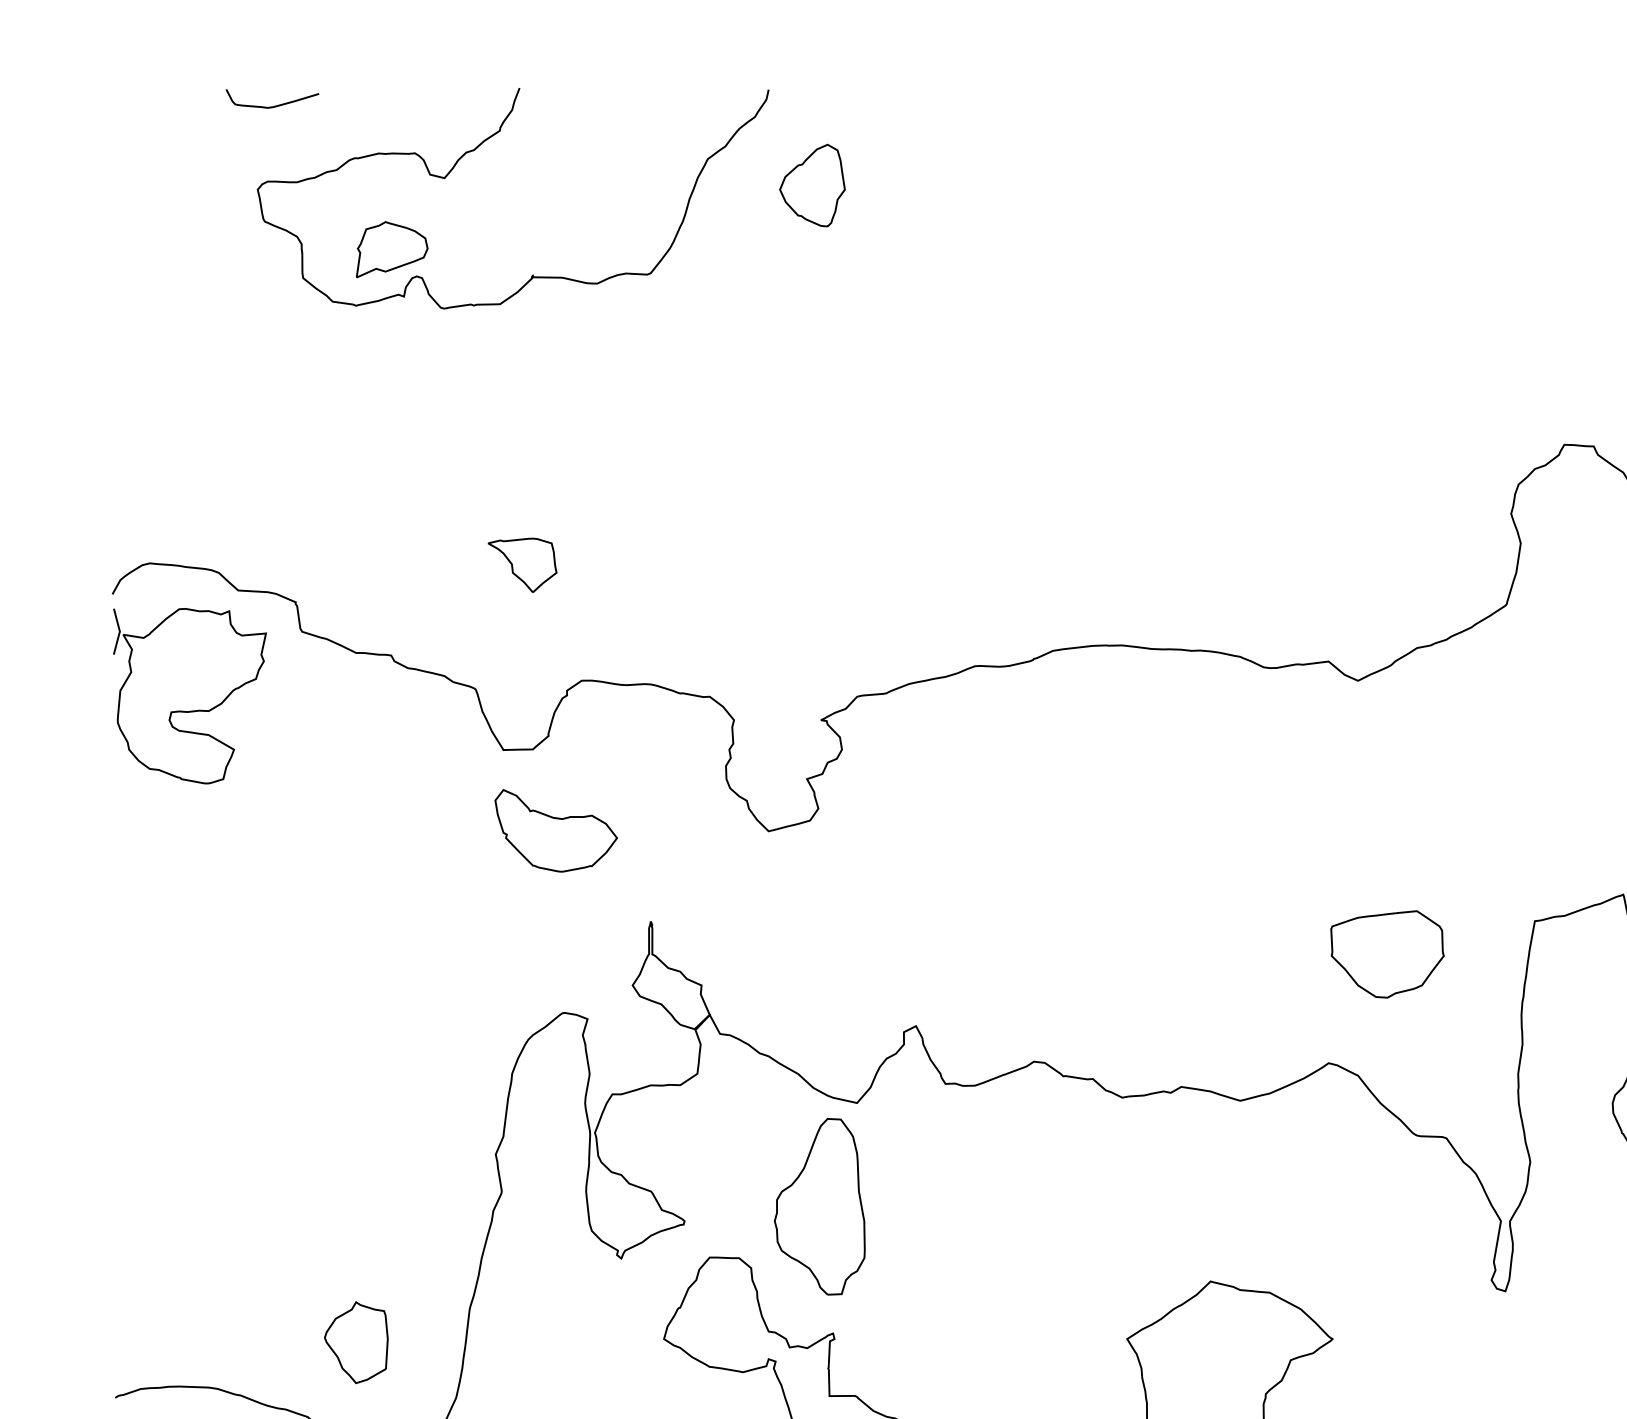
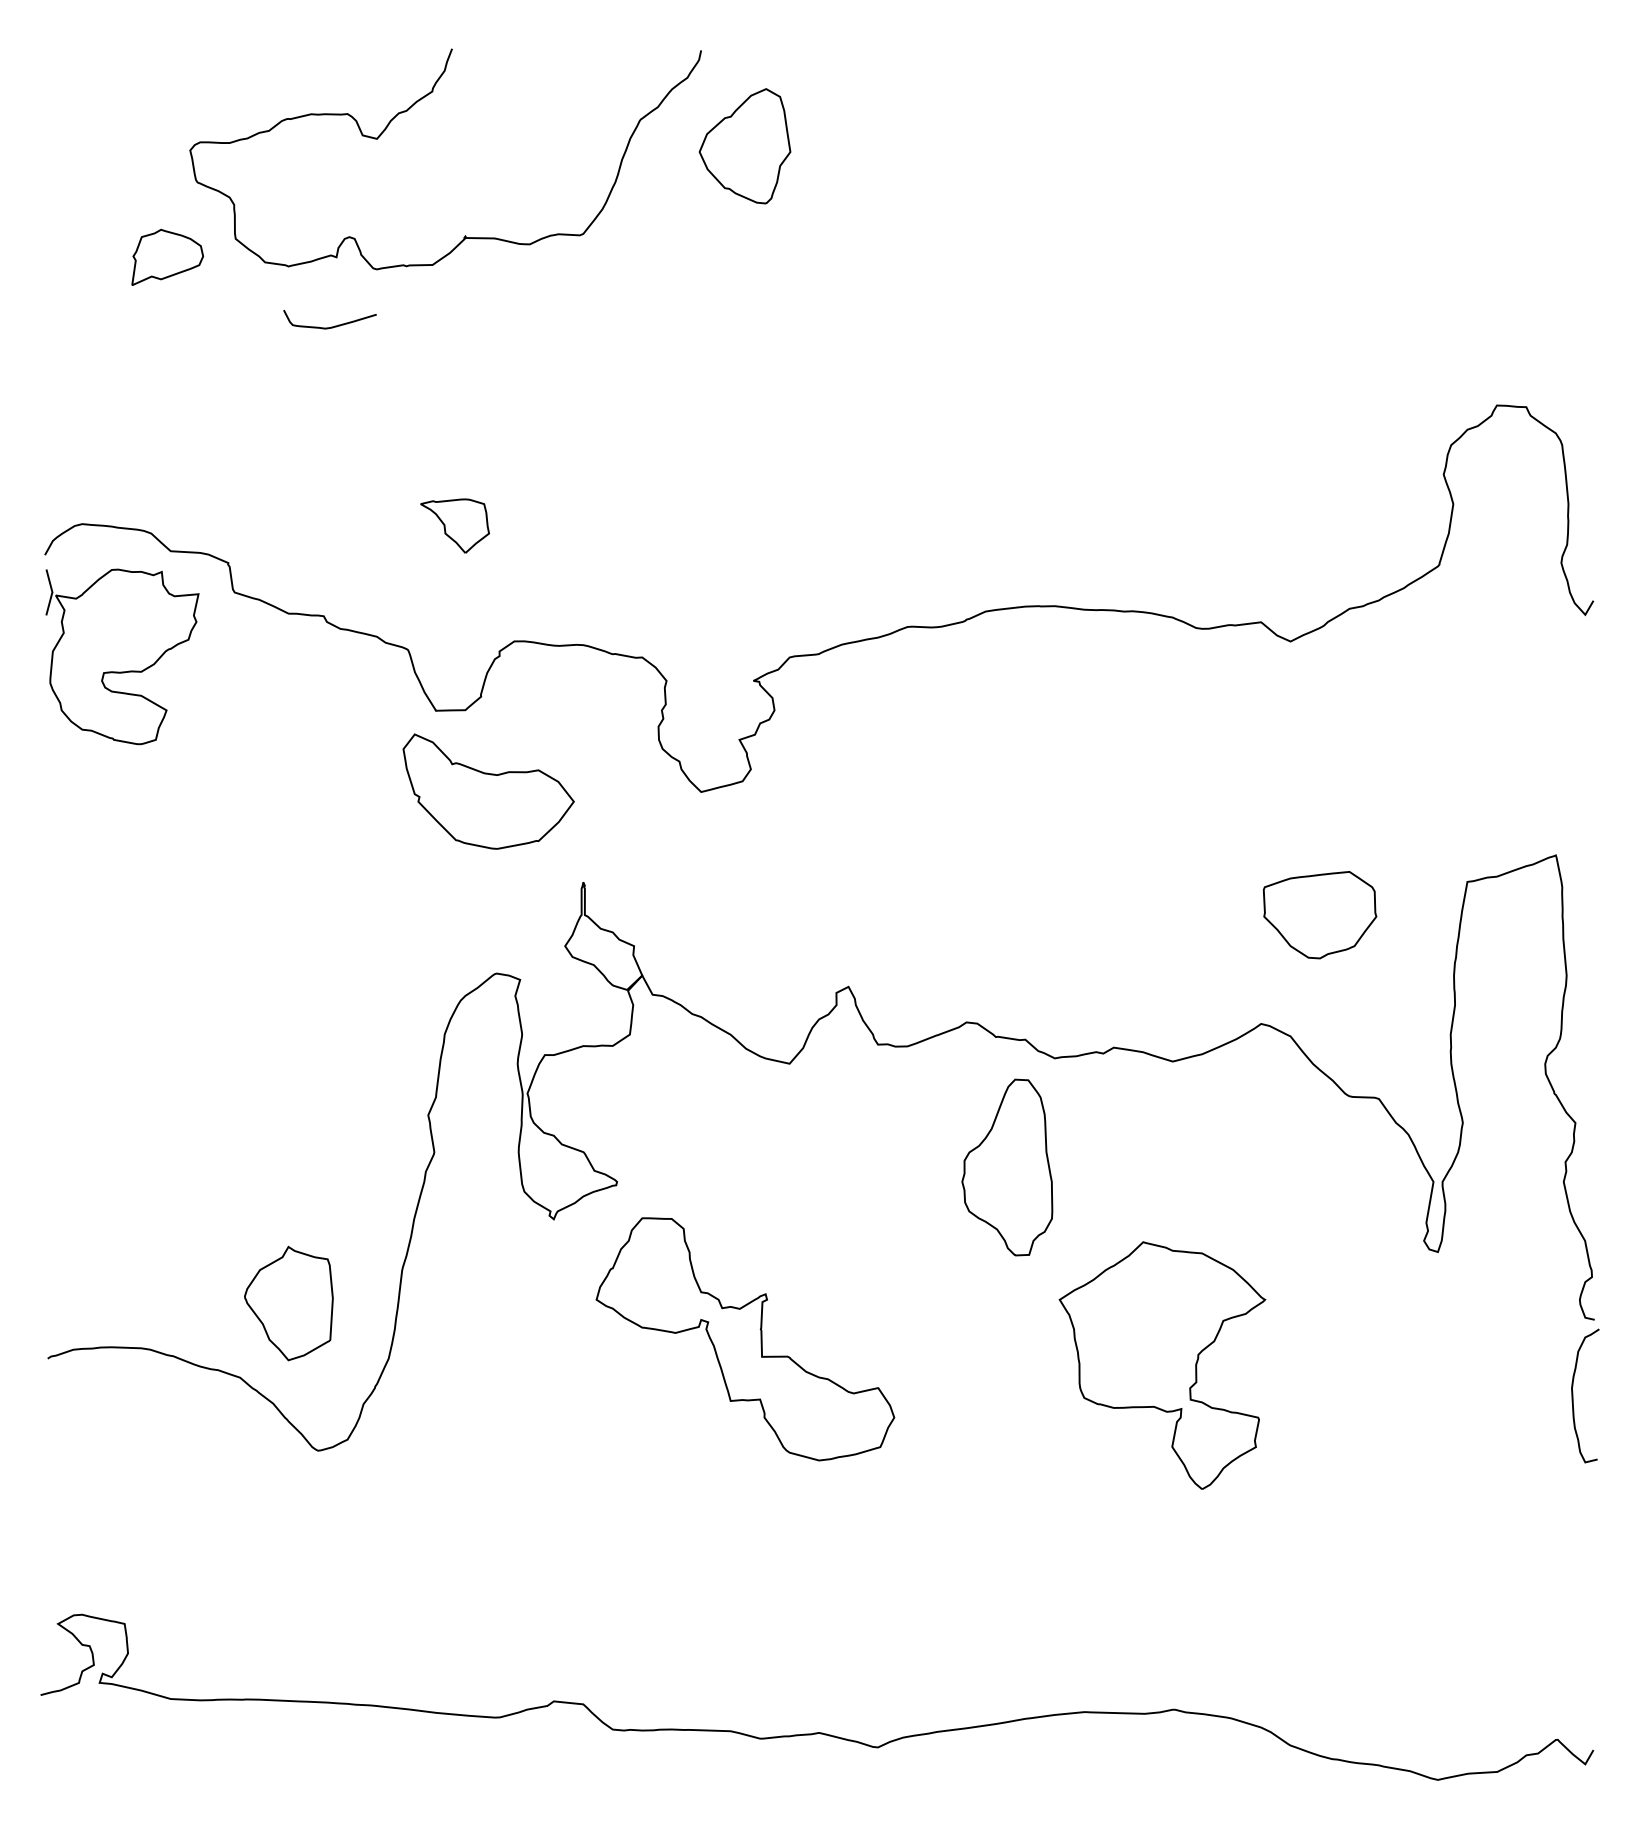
curve: (273, 105) -> (331, 326), moved
part: (811, 185) -> (744, 146), size x1.4
part: (391, 248) -> (167, 256), moved
part: (555, 830) -> (488, 791), size x1.4
part: (819, 1206) -> (1007, 1167), moved
part: (355, 1341) -> (288, 1302), size x1.4

